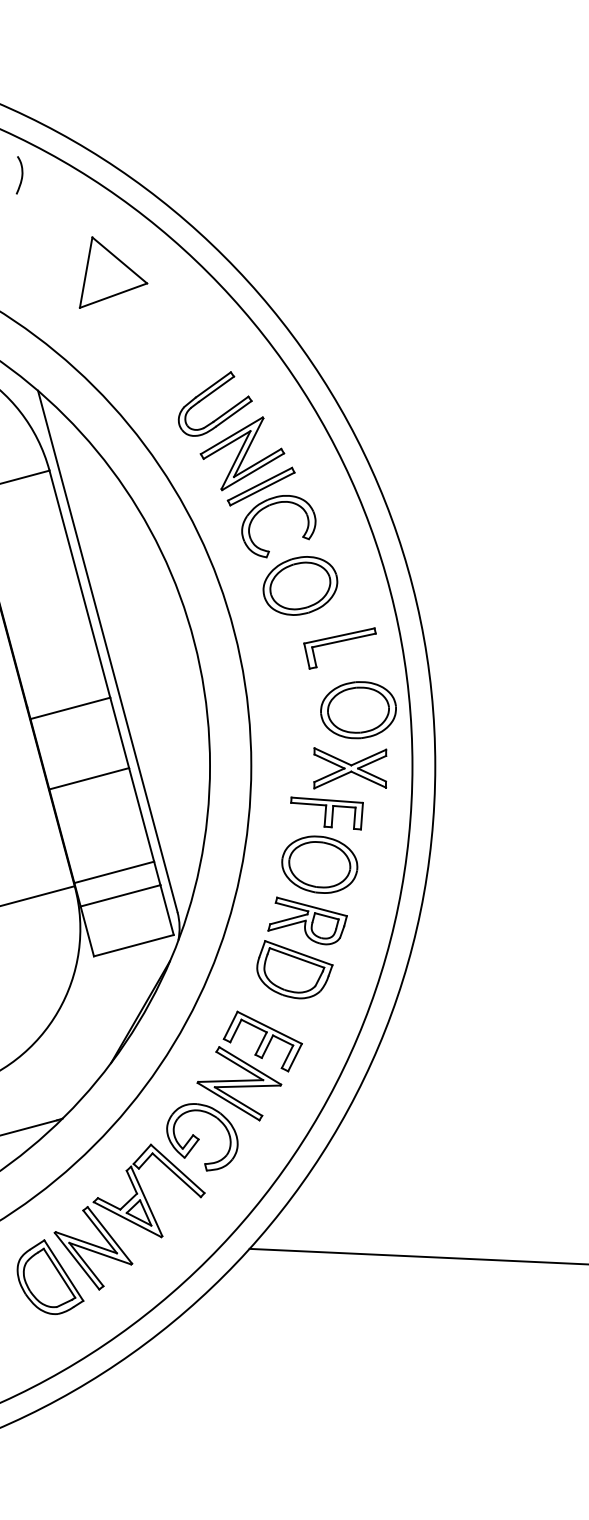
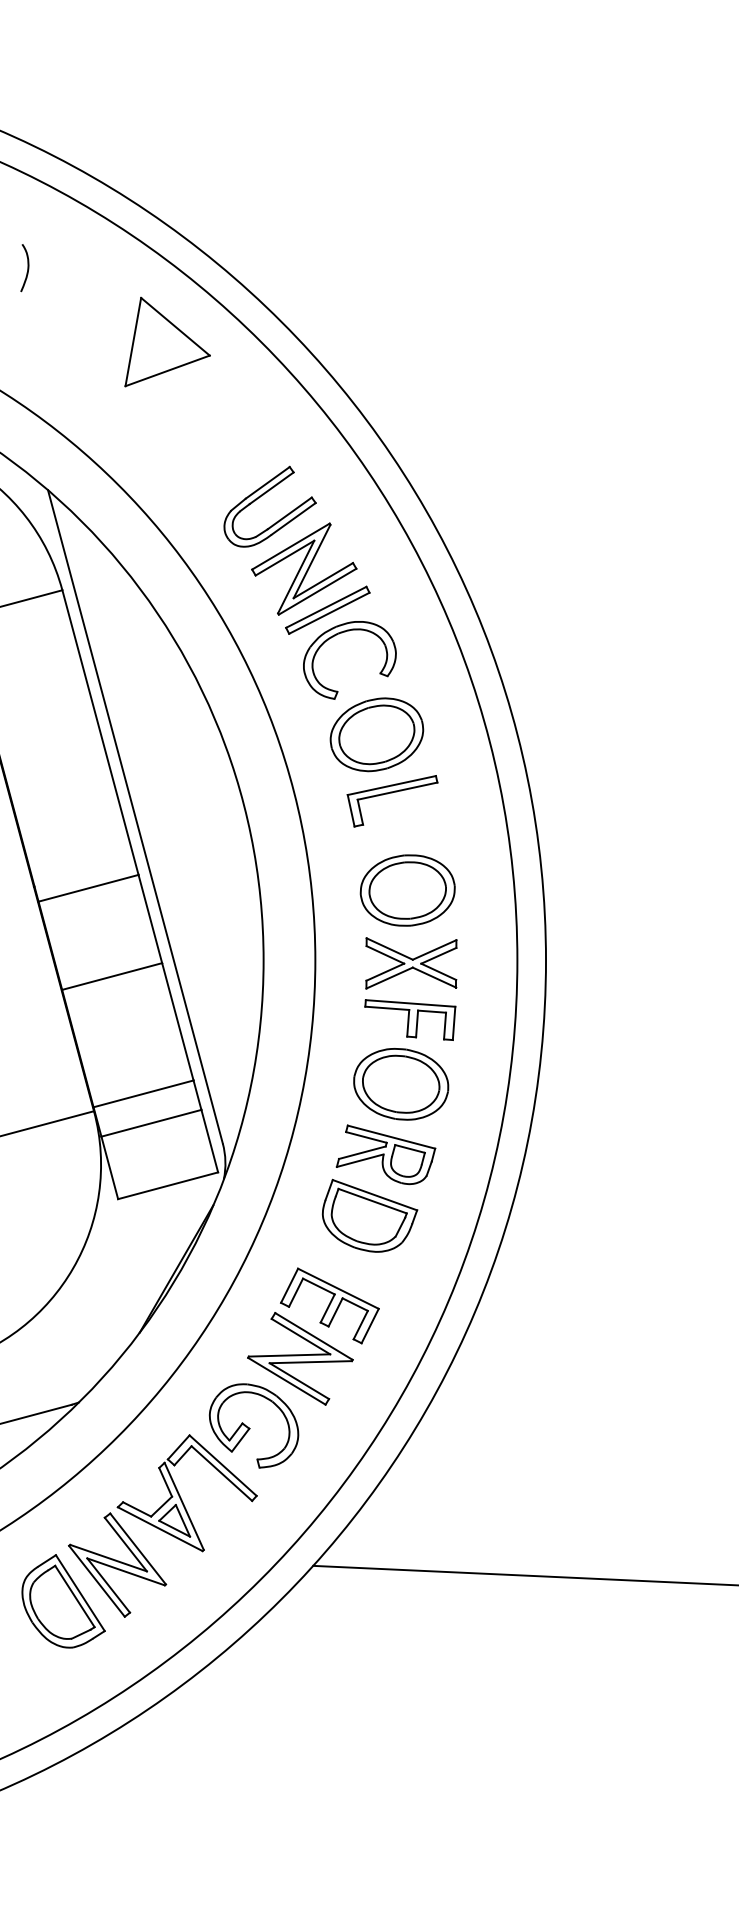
curve: (21, 175) -> (27, 268), moved
part: (113, 272) -> (167, 341), moved
part: (339, 642) -> (392, 793), moved
part: (358, 710) -> (407, 890), moved
part: (350, 768) -> (411, 963), moved

